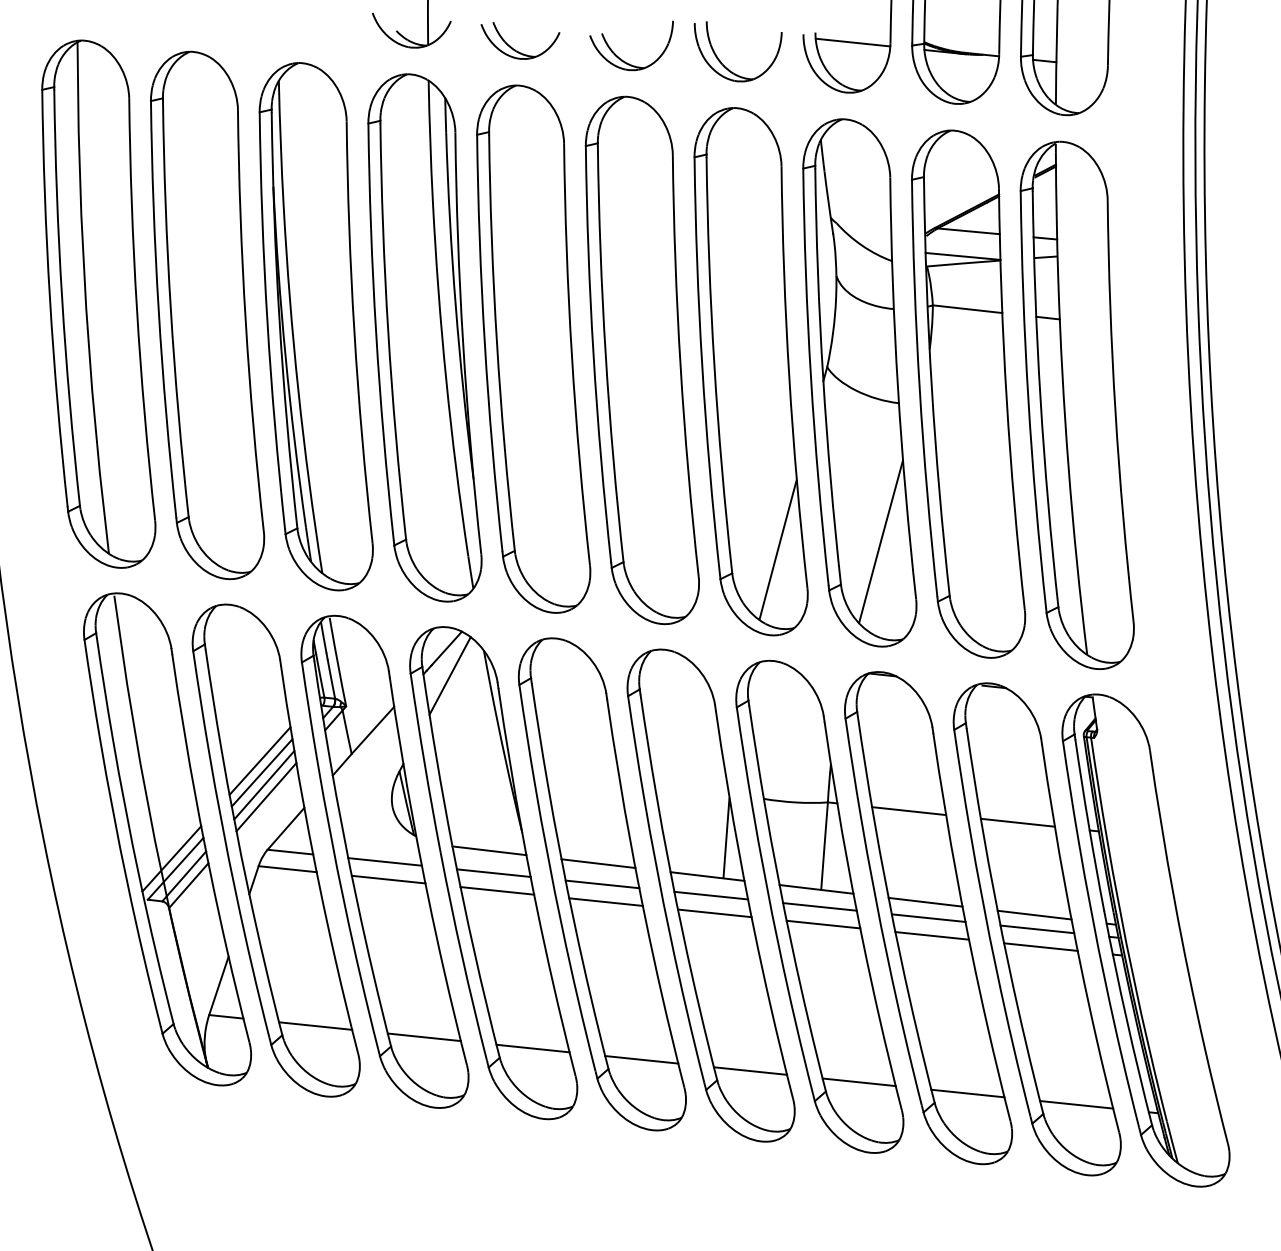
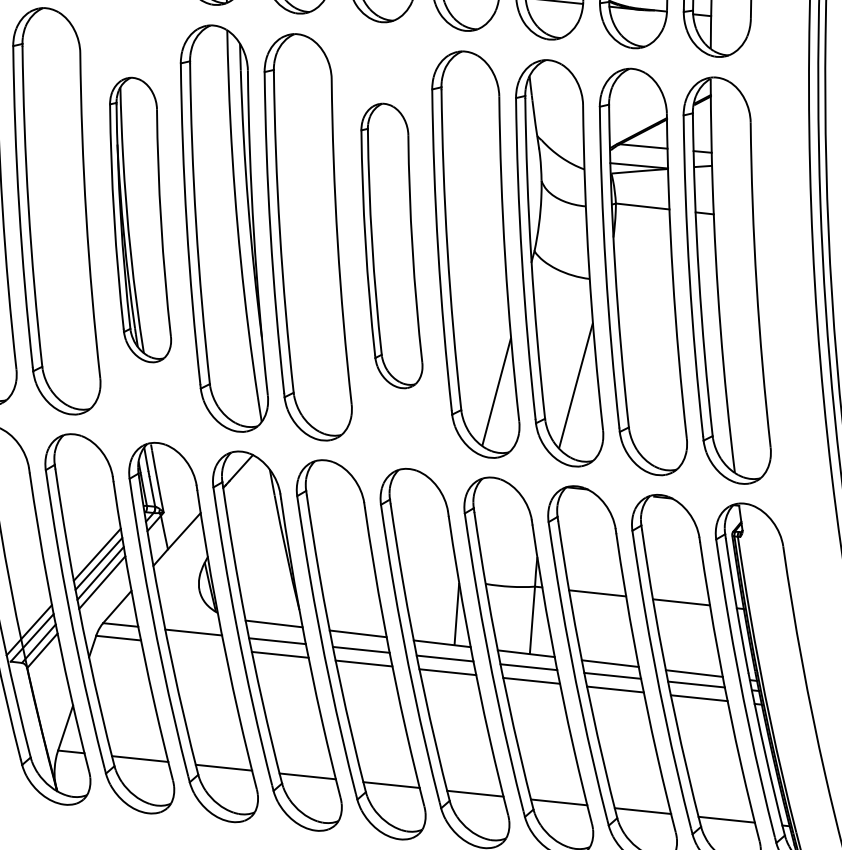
part: (315, 326) -> (140, 219), size x0.7
part: (641, 360) -> (391, 246), size x0.7
line: (449, 675) -> (243, 488), removed
line: (388, 879) -> (196, 646), removed

